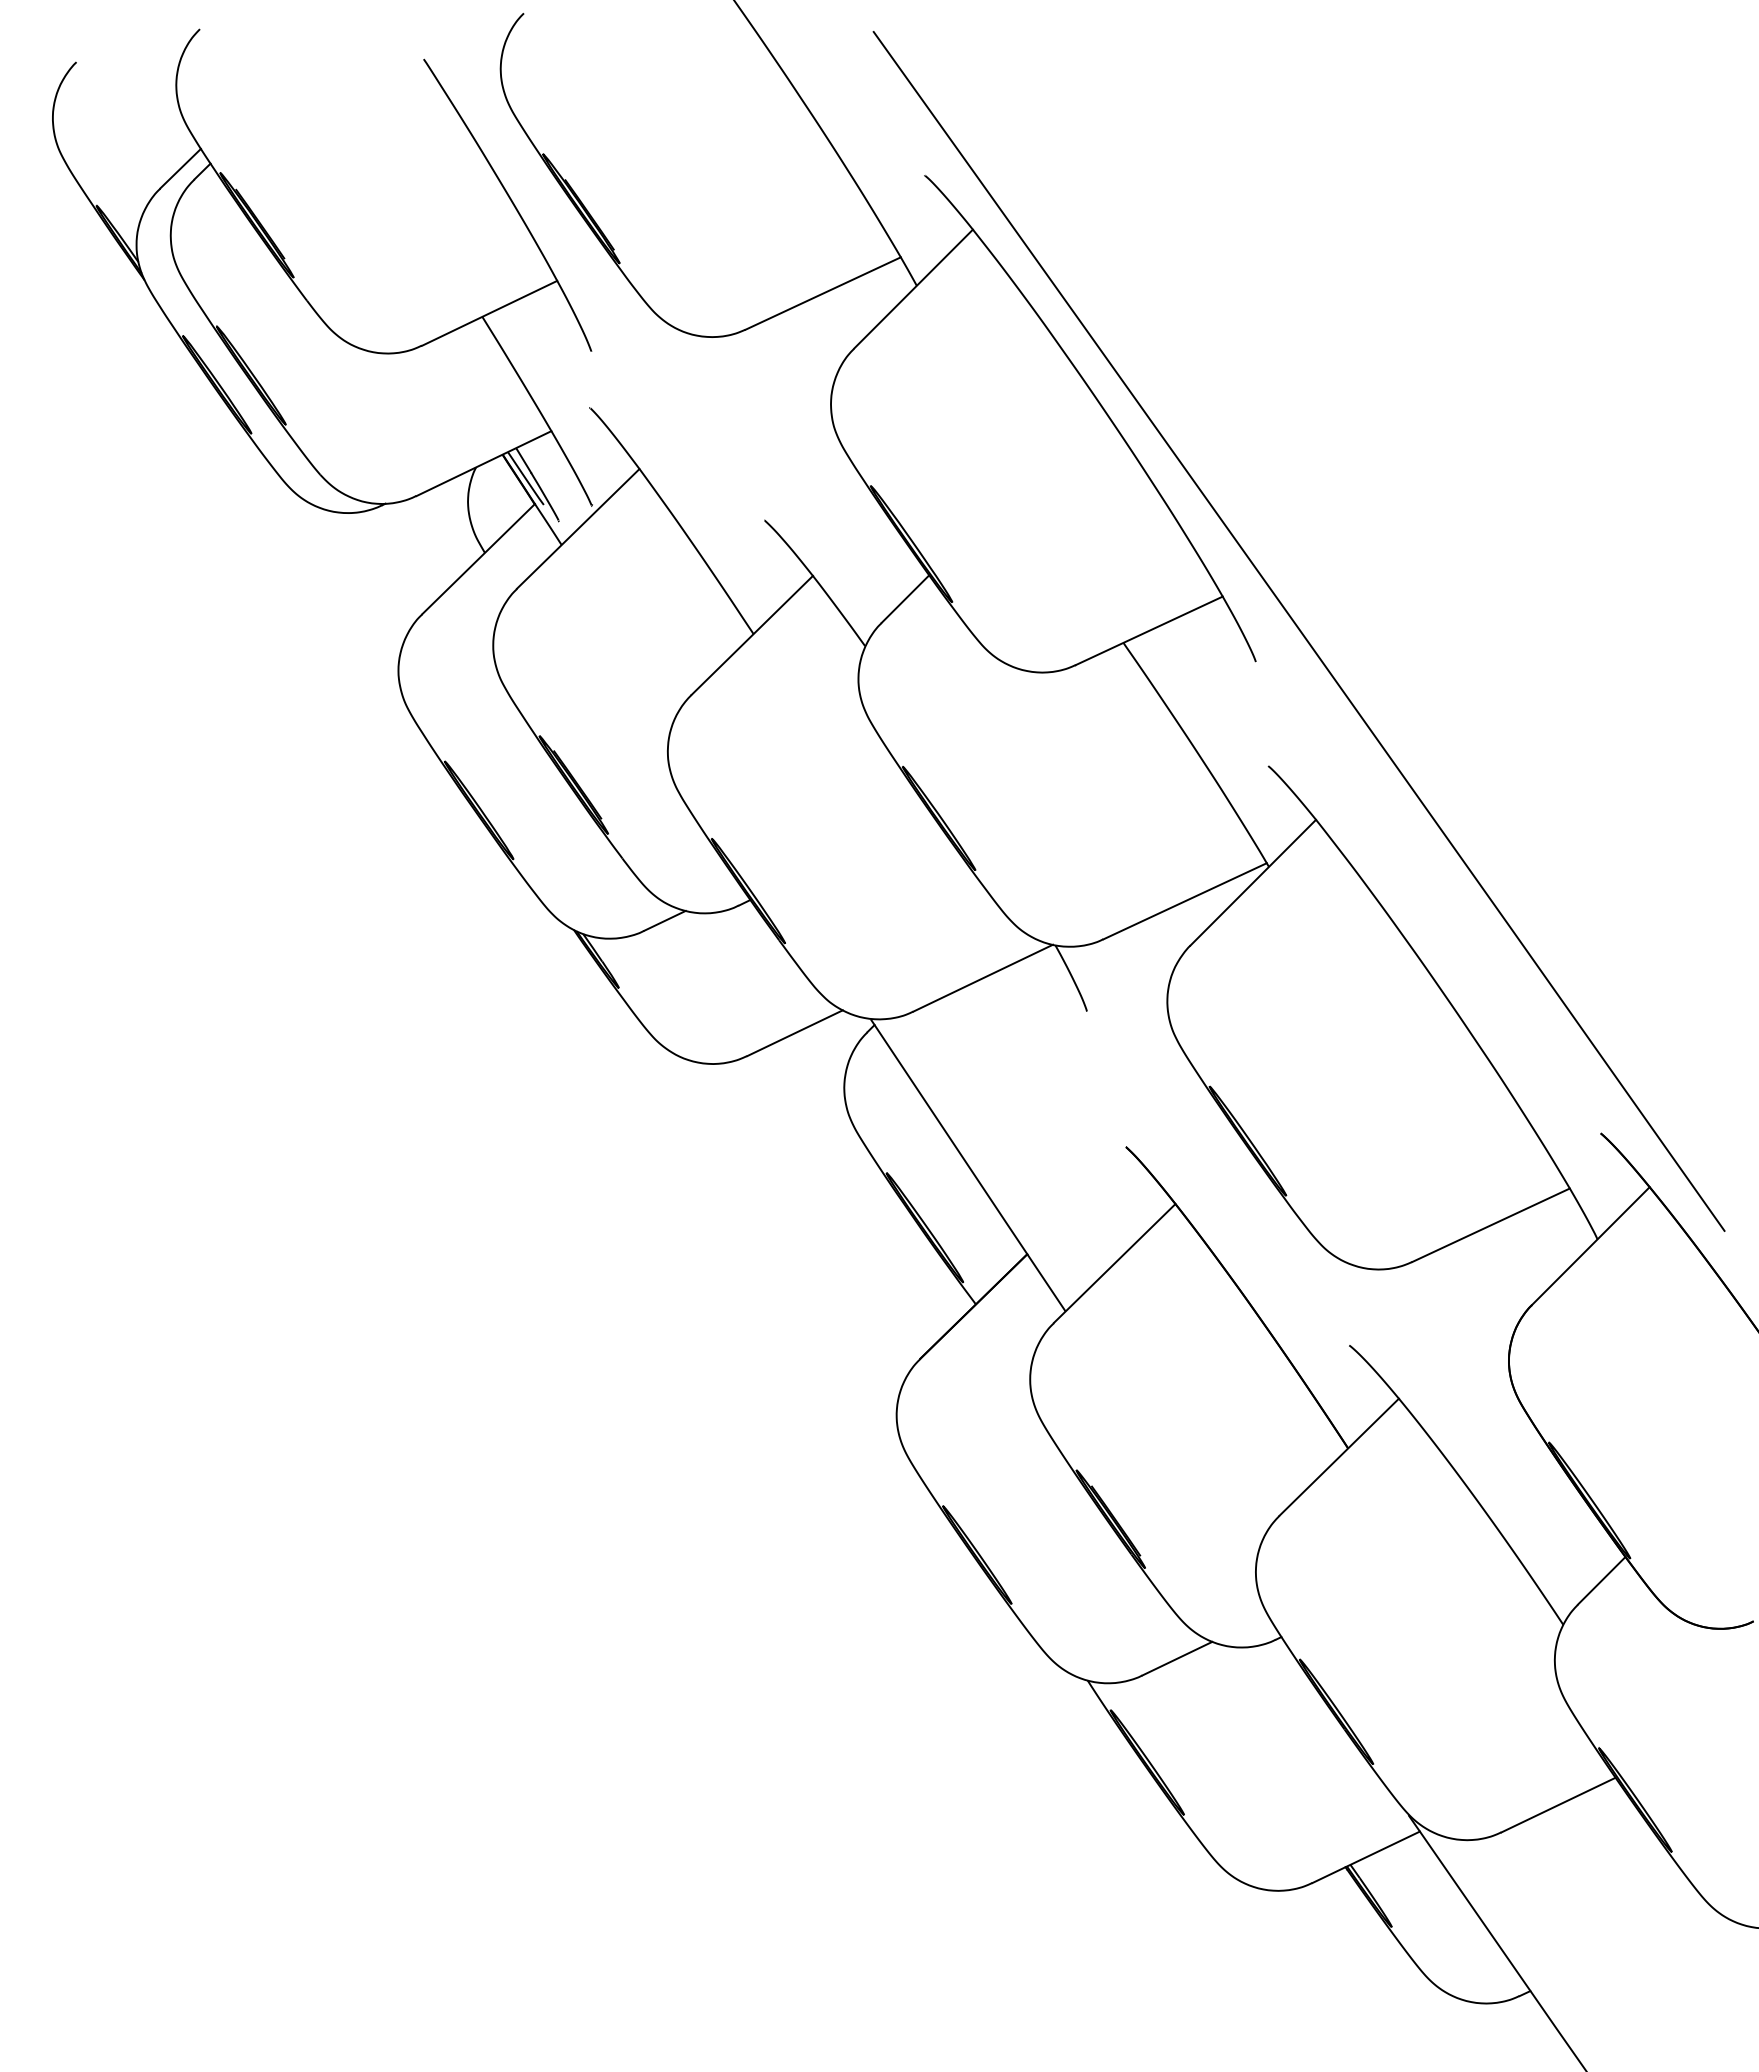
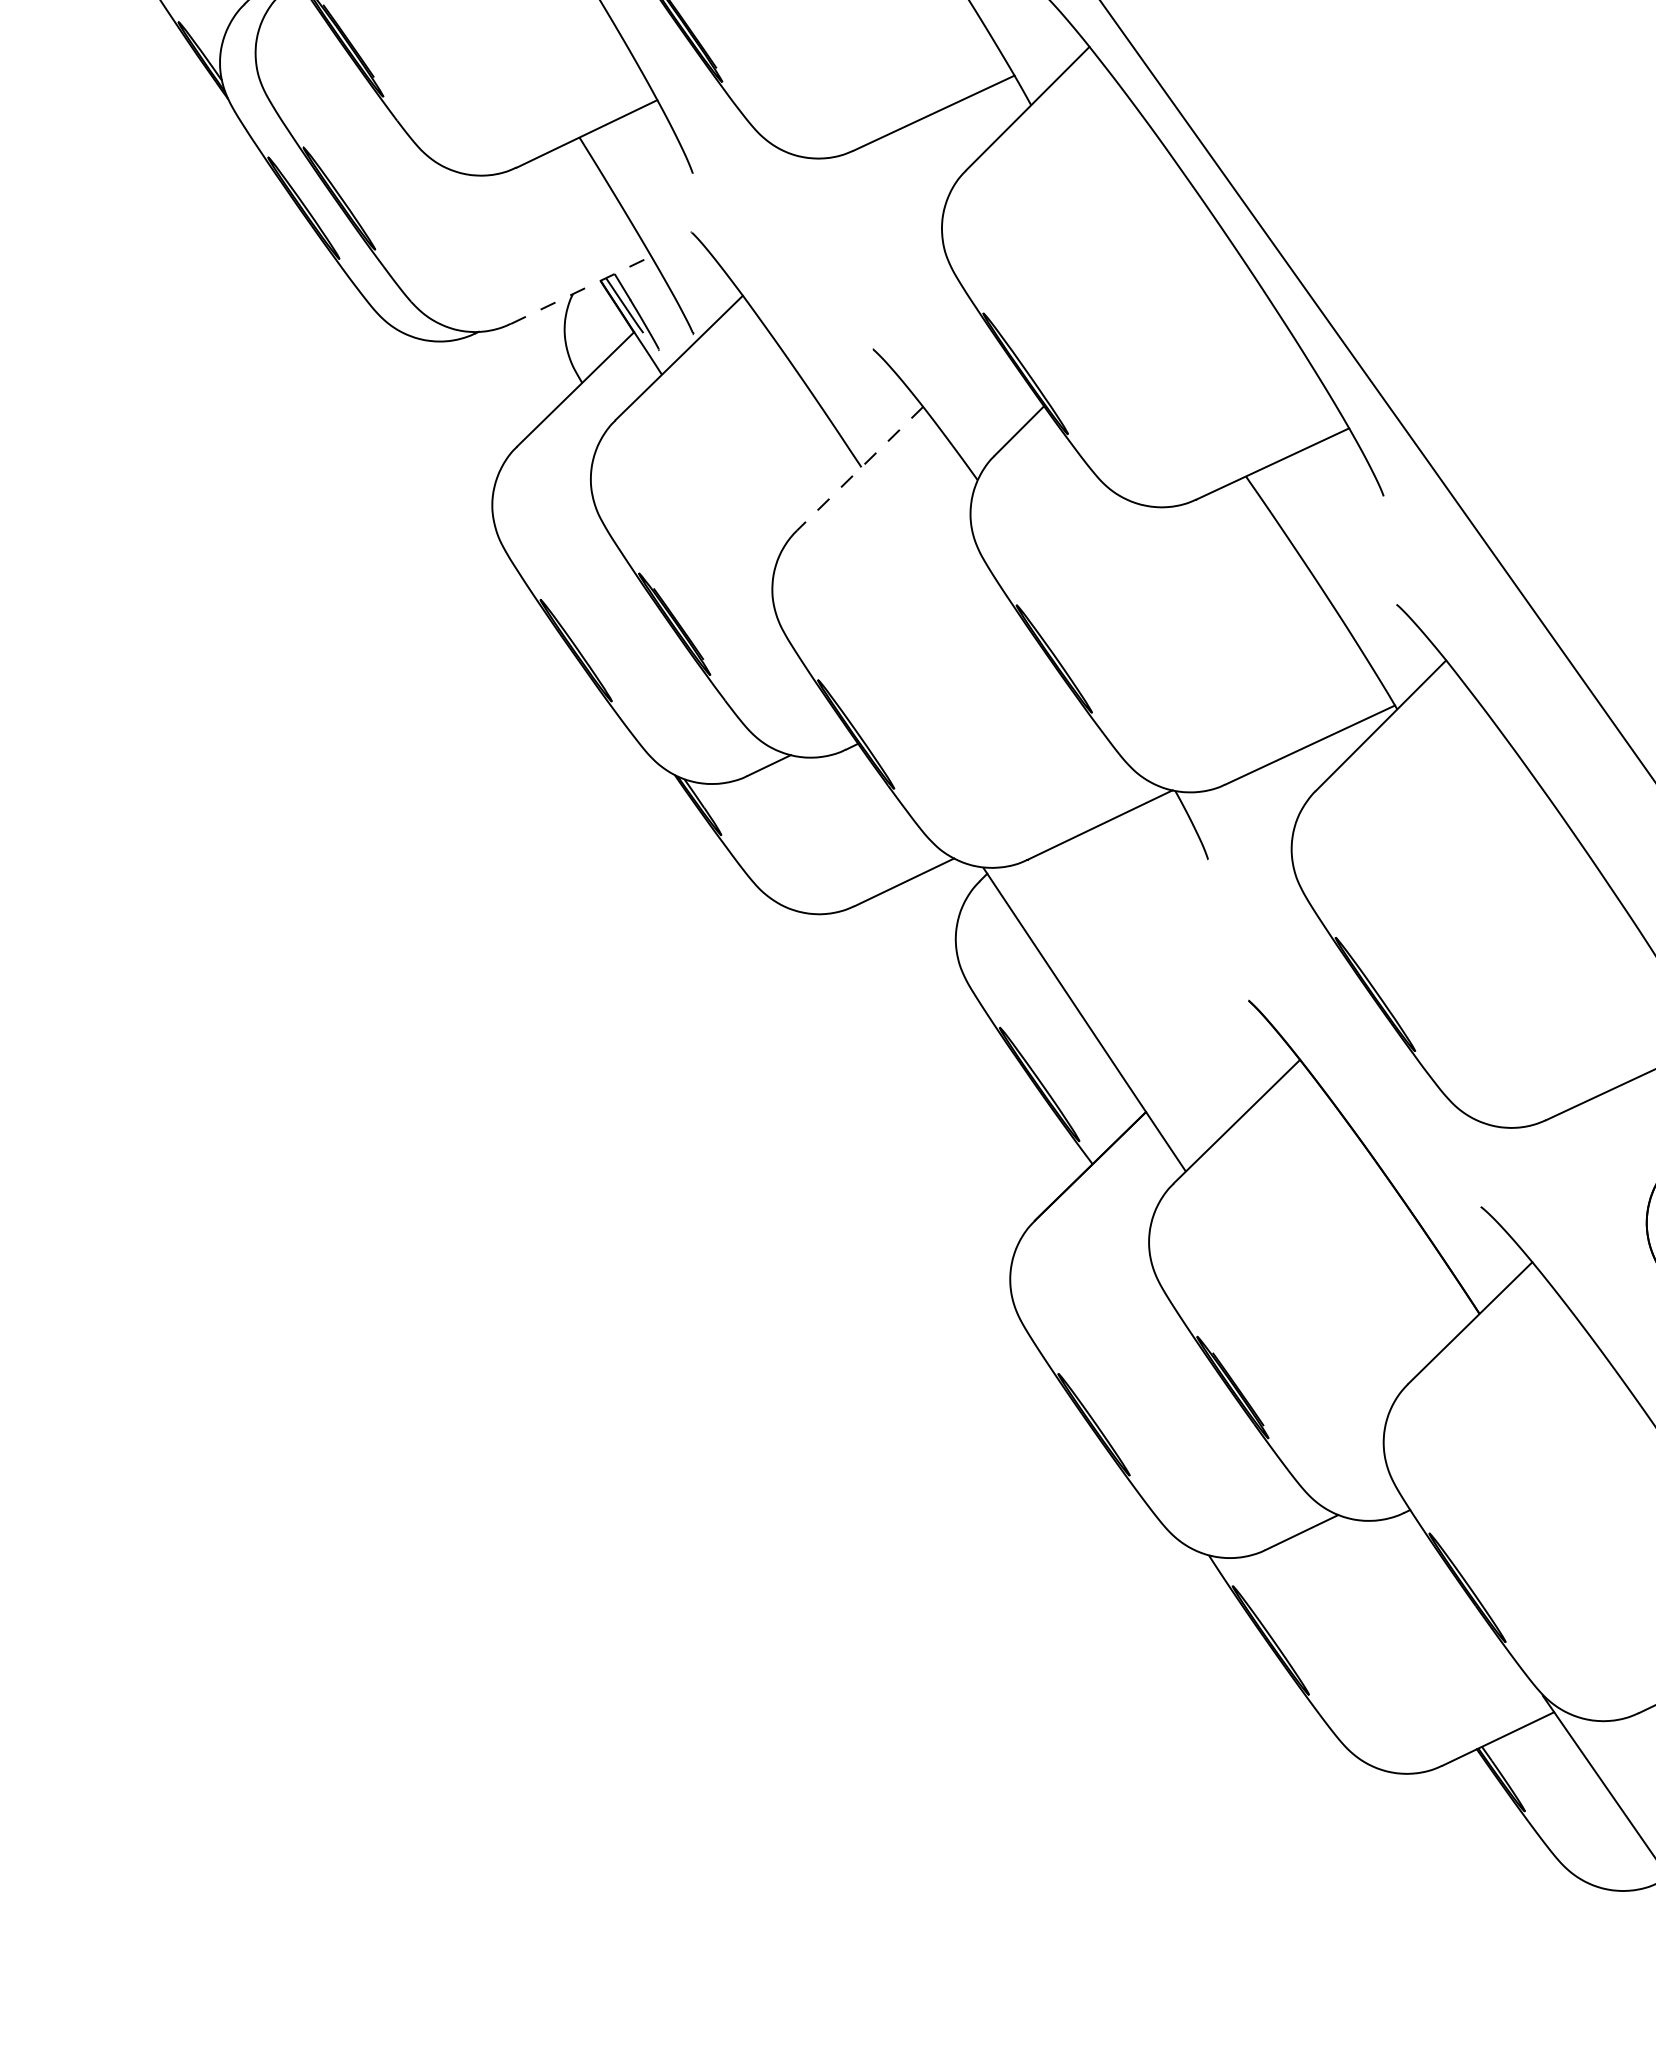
line: (483, 463) -> (580, 289), solid -> dashed
line: (752, 635) -> (860, 468), solid -> dashed

